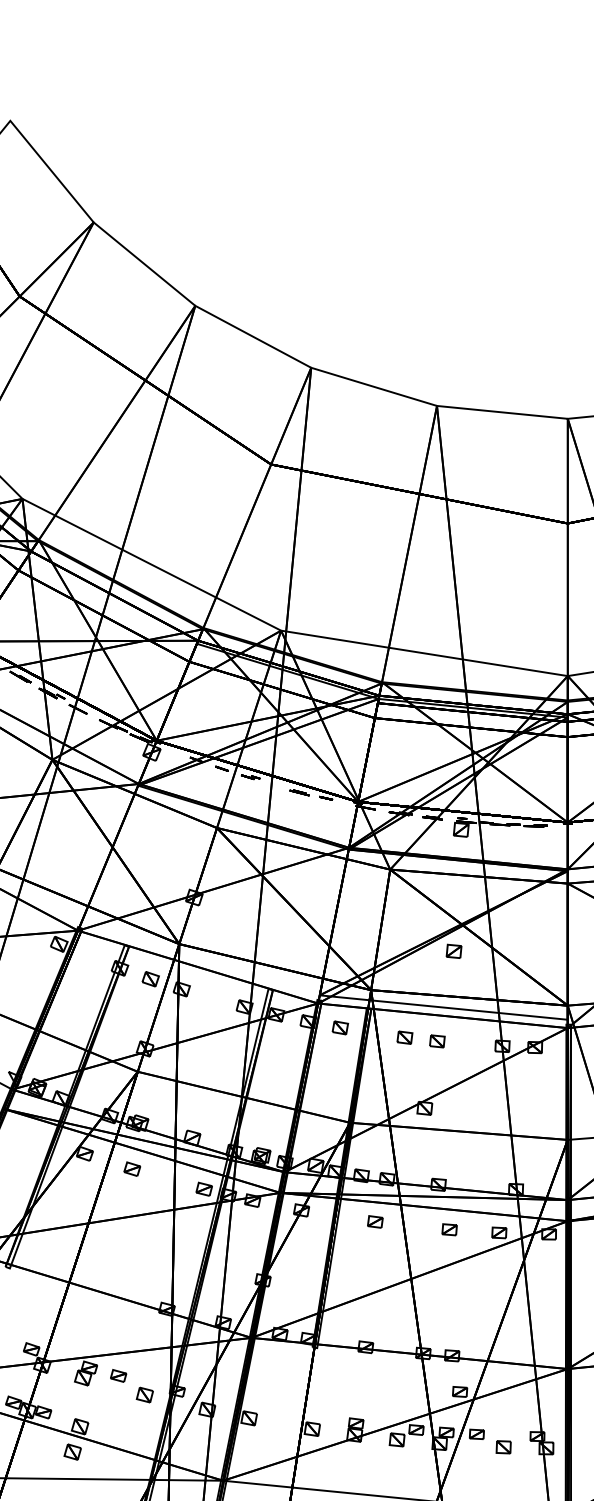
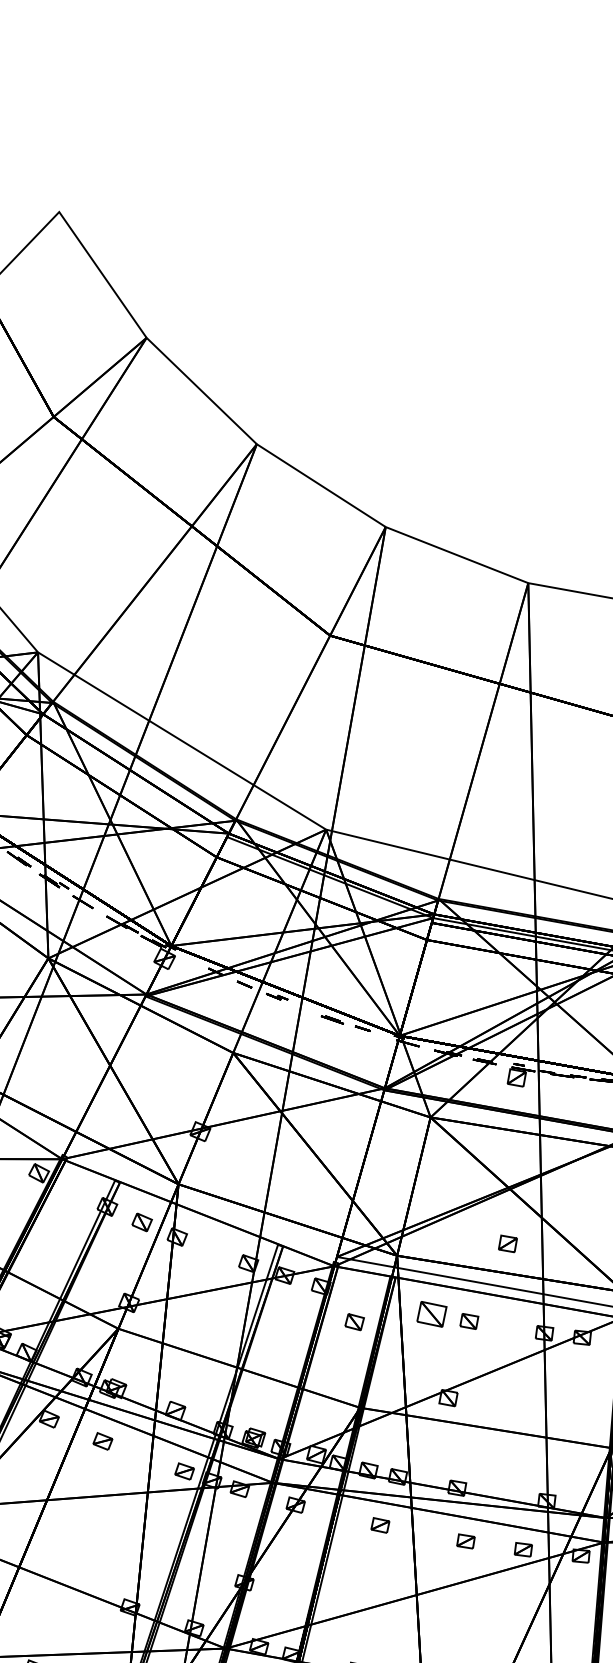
part: (453, 950) -> (507, 1242), moved
part: (340, 1027) -> (354, 1321), moved
part: (404, 1037) -> (431, 1313), size x1.6

